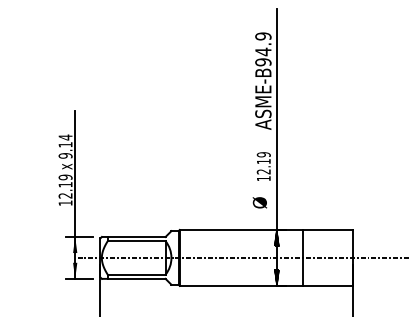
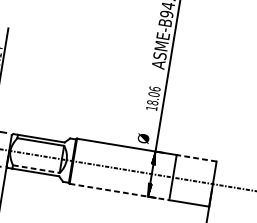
text: (263, 163) -> (153, 96), 12.19 -> 18.06
text: (259, 202) -> (143, 138), moved
line: (327, 229) -> (196, 157), solid -> dashed
line: (136, 274) -> (36, 168), solid -> dashed
line: (241, 285) -> (119, 191), solid -> dashed

